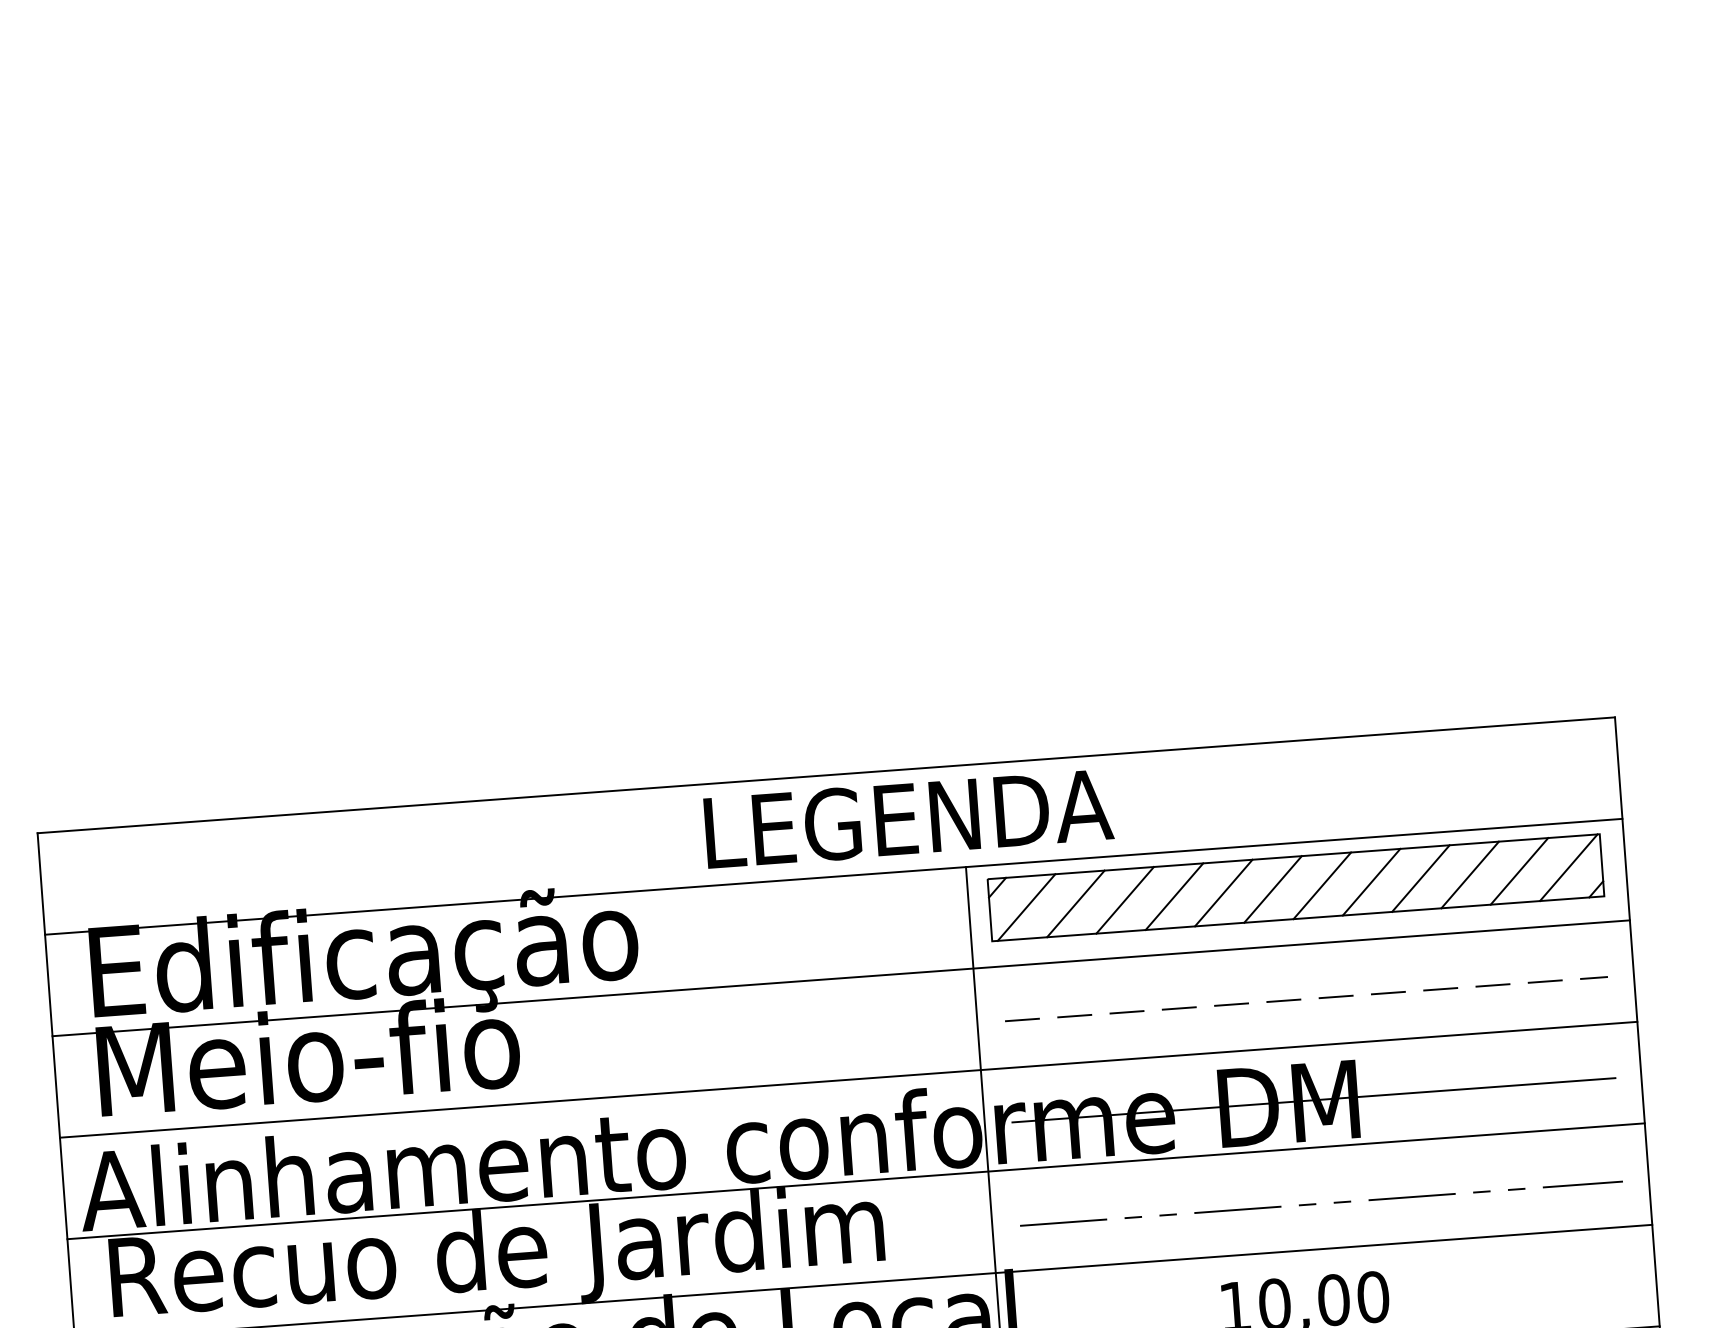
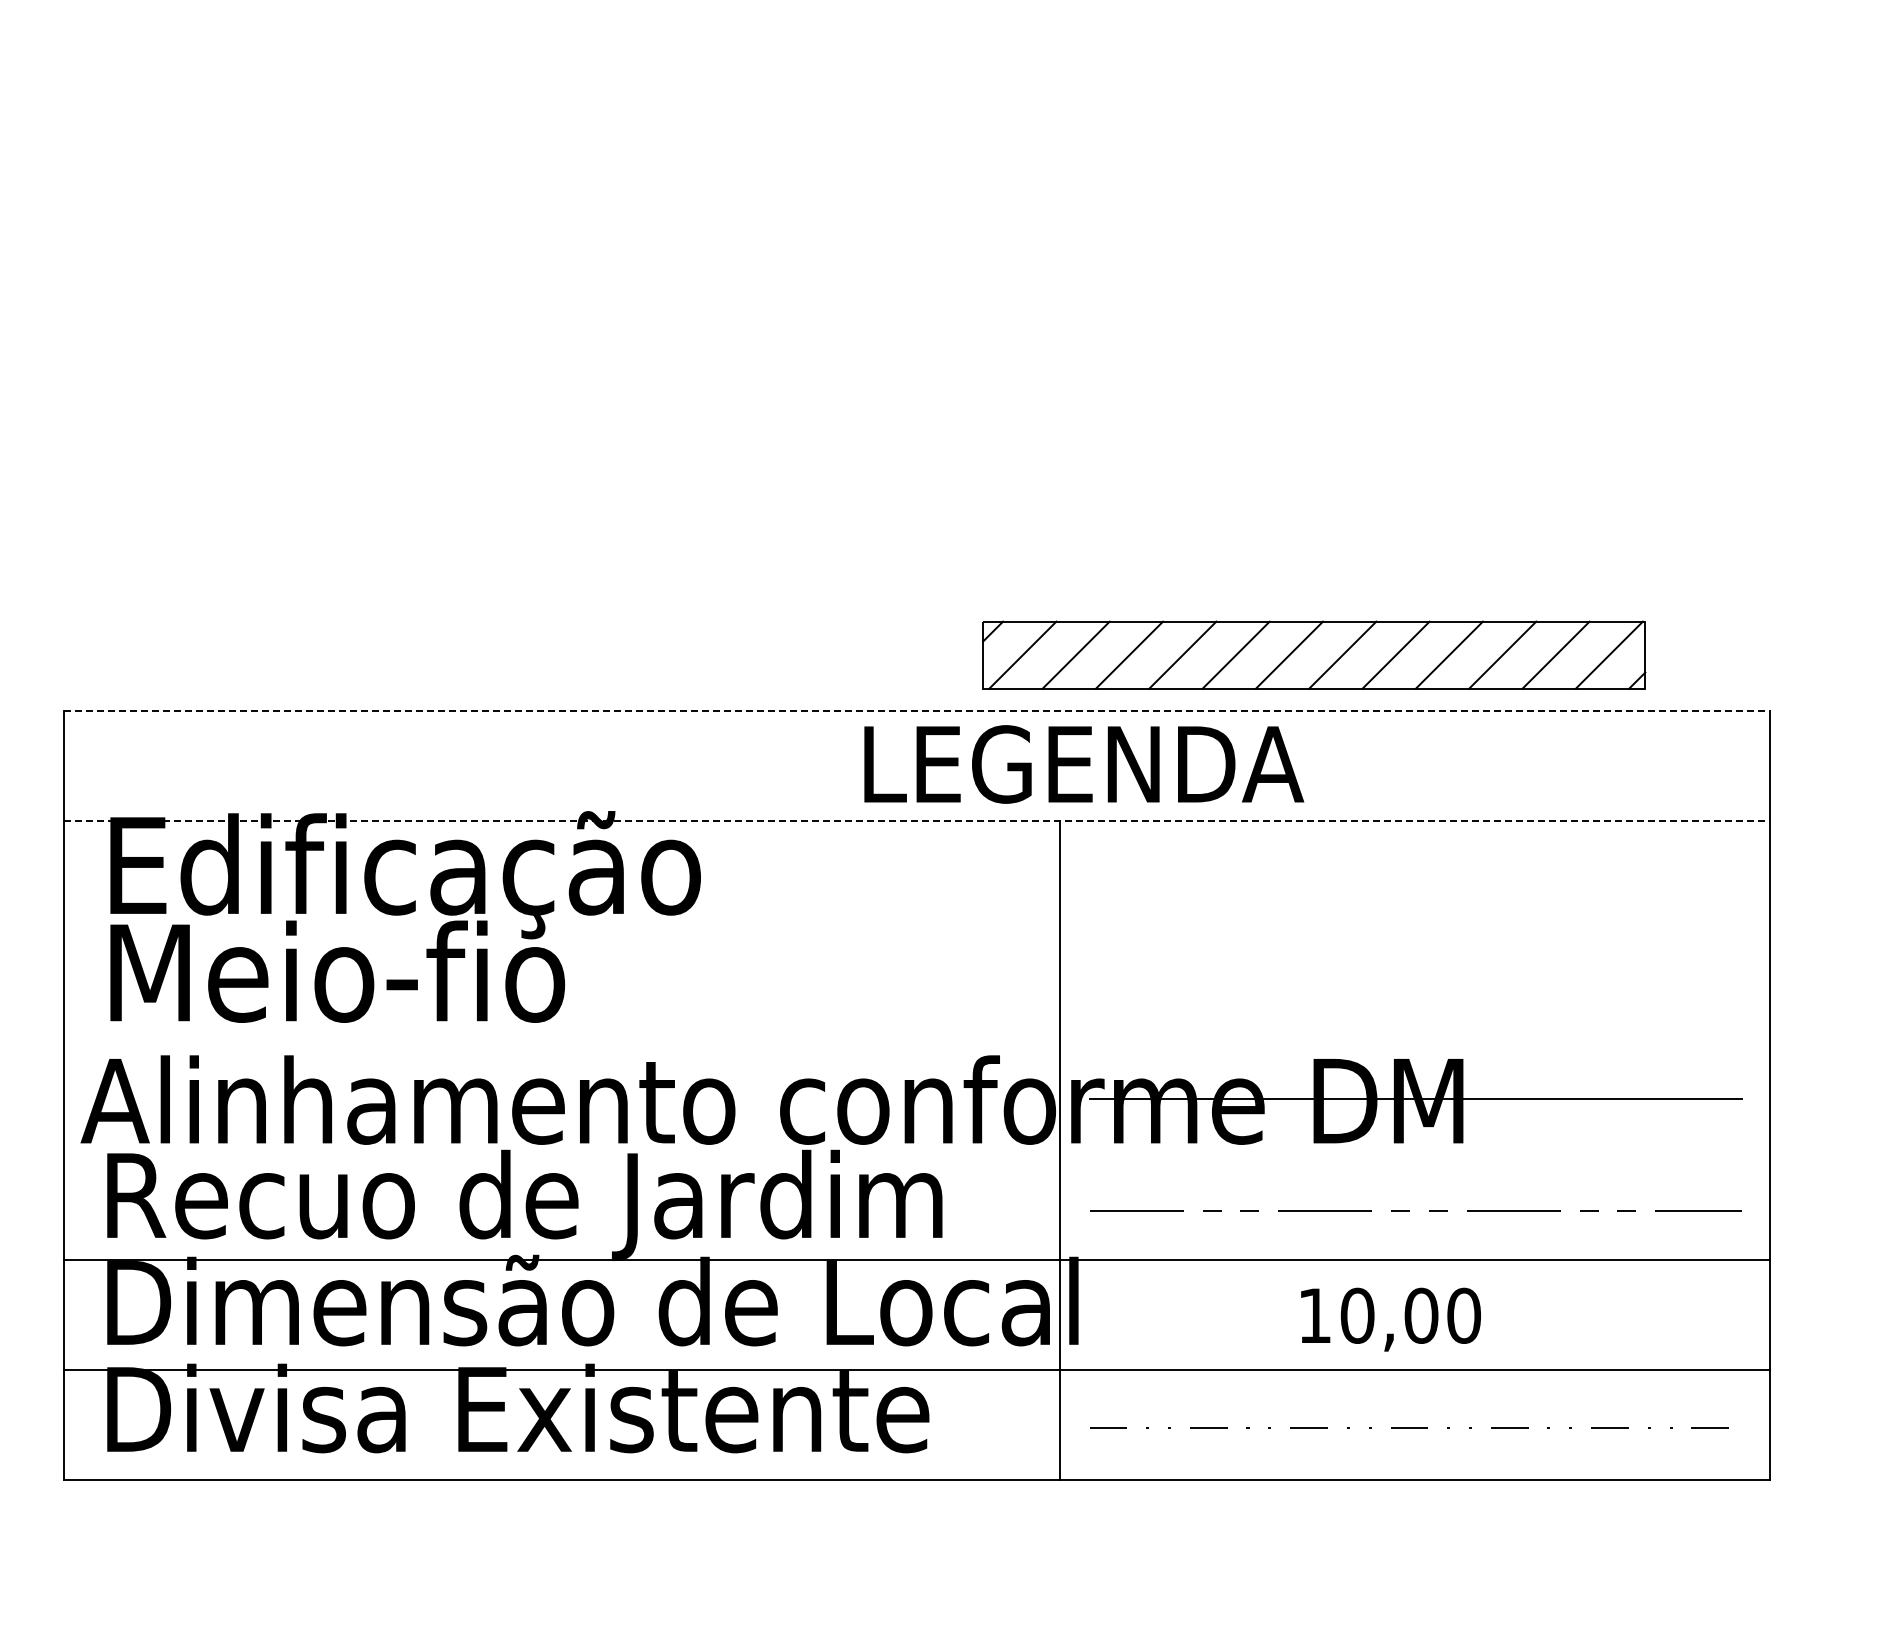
line: (827, 775) -> (917, 711), solid -> dashed
text: (909, 818) -> (1084, 764), moved
line: (834, 876) -> (917, 820), solid -> dashed
part: (1296, 887) -> (1314, 654), moved
line: (840, 978) -> (916, 930), removed
line: (1300, 999) -> (1409, 989), removed
line: (848, 1079) -> (916, 1040), removed
line: (855, 1181) -> (916, 1150), removed

